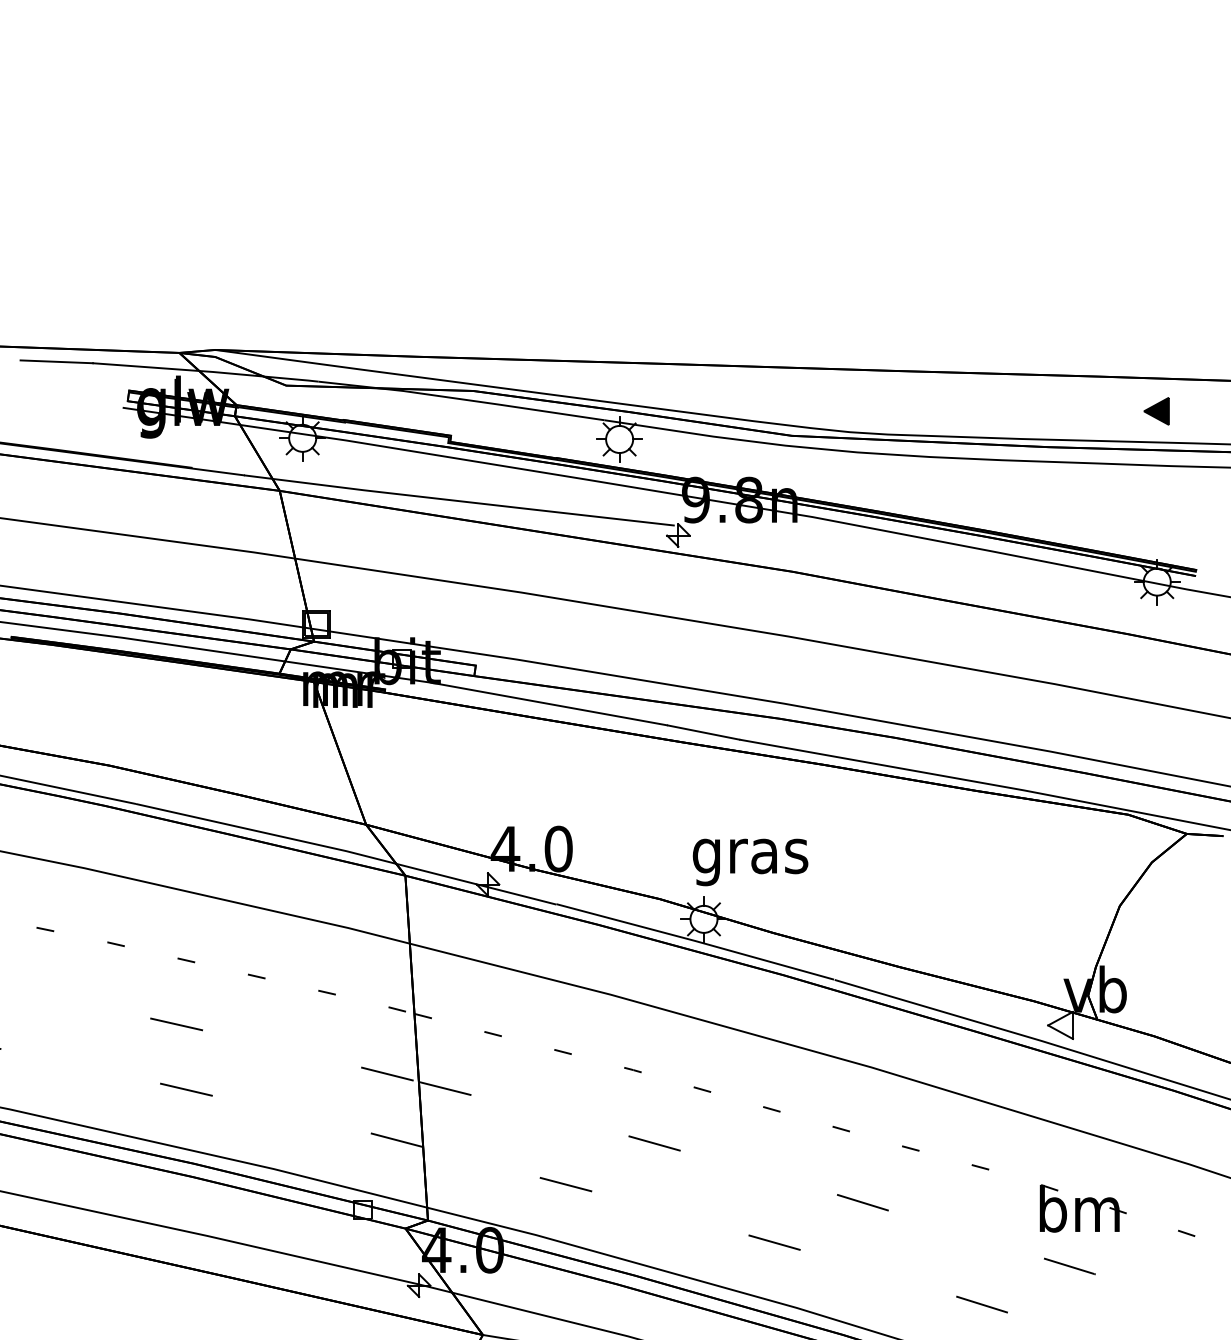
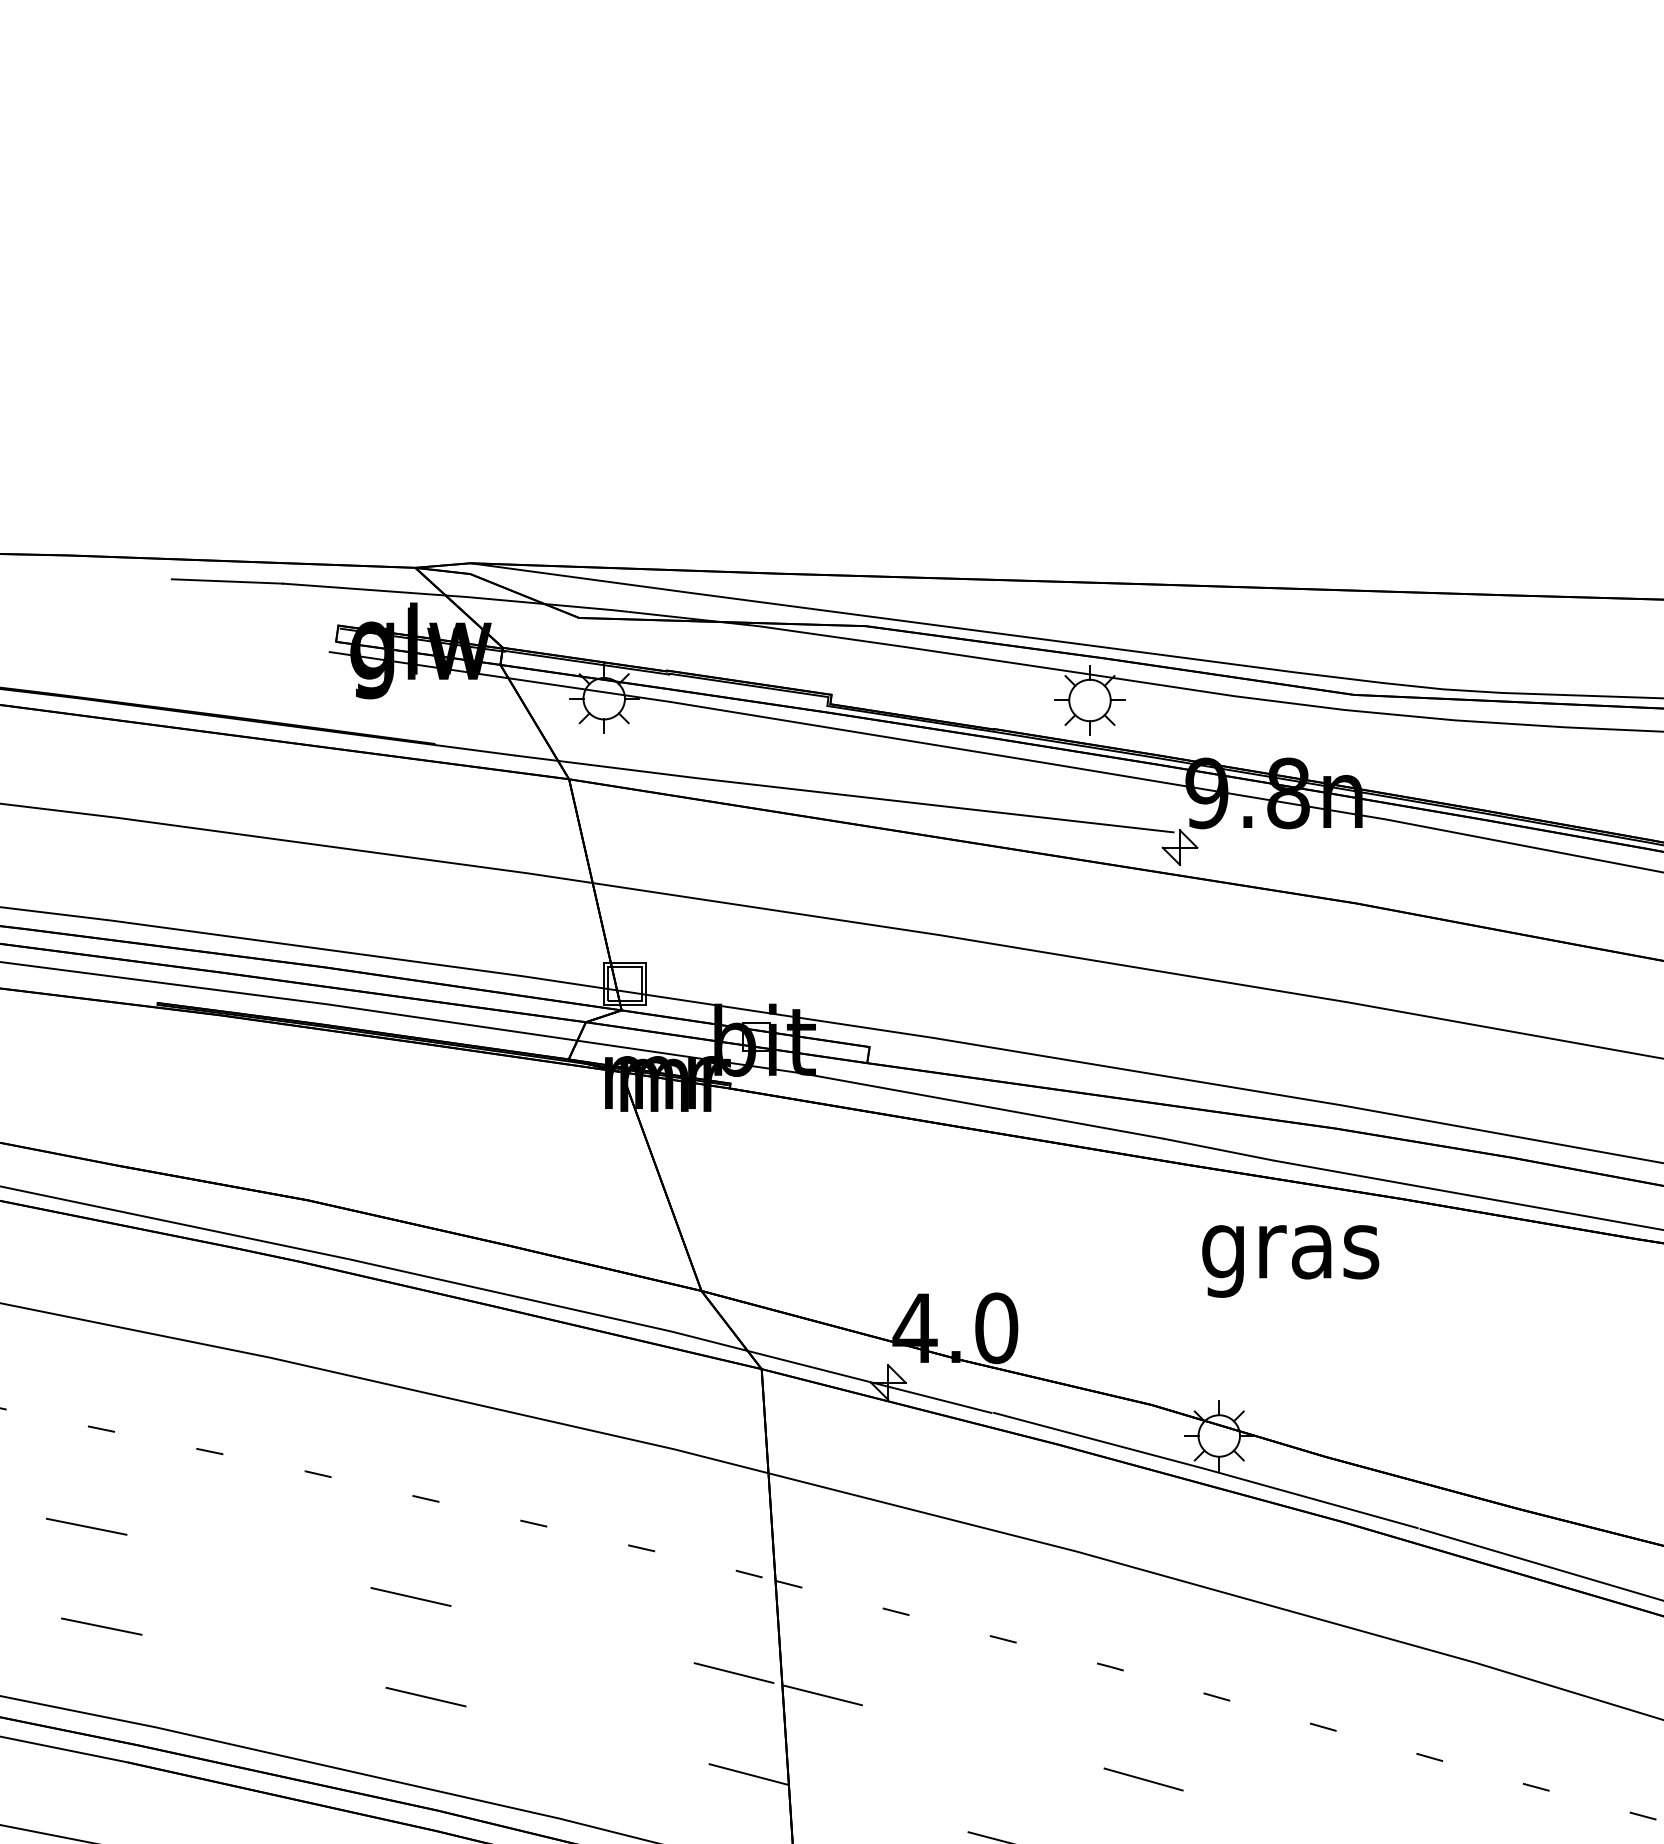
text: (750, 862) -> (1290, 1261), moved

